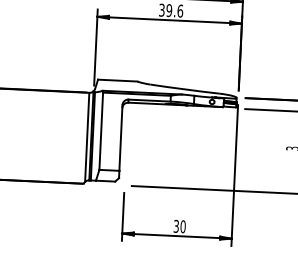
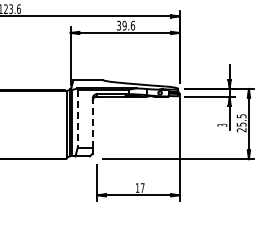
line: (101, 131) -> (77, 119), solid -> dashed
line: (120, 138) -> (92, 123), solid -> dashed
text: (178, 225) -> (139, 187), 30 -> 17

